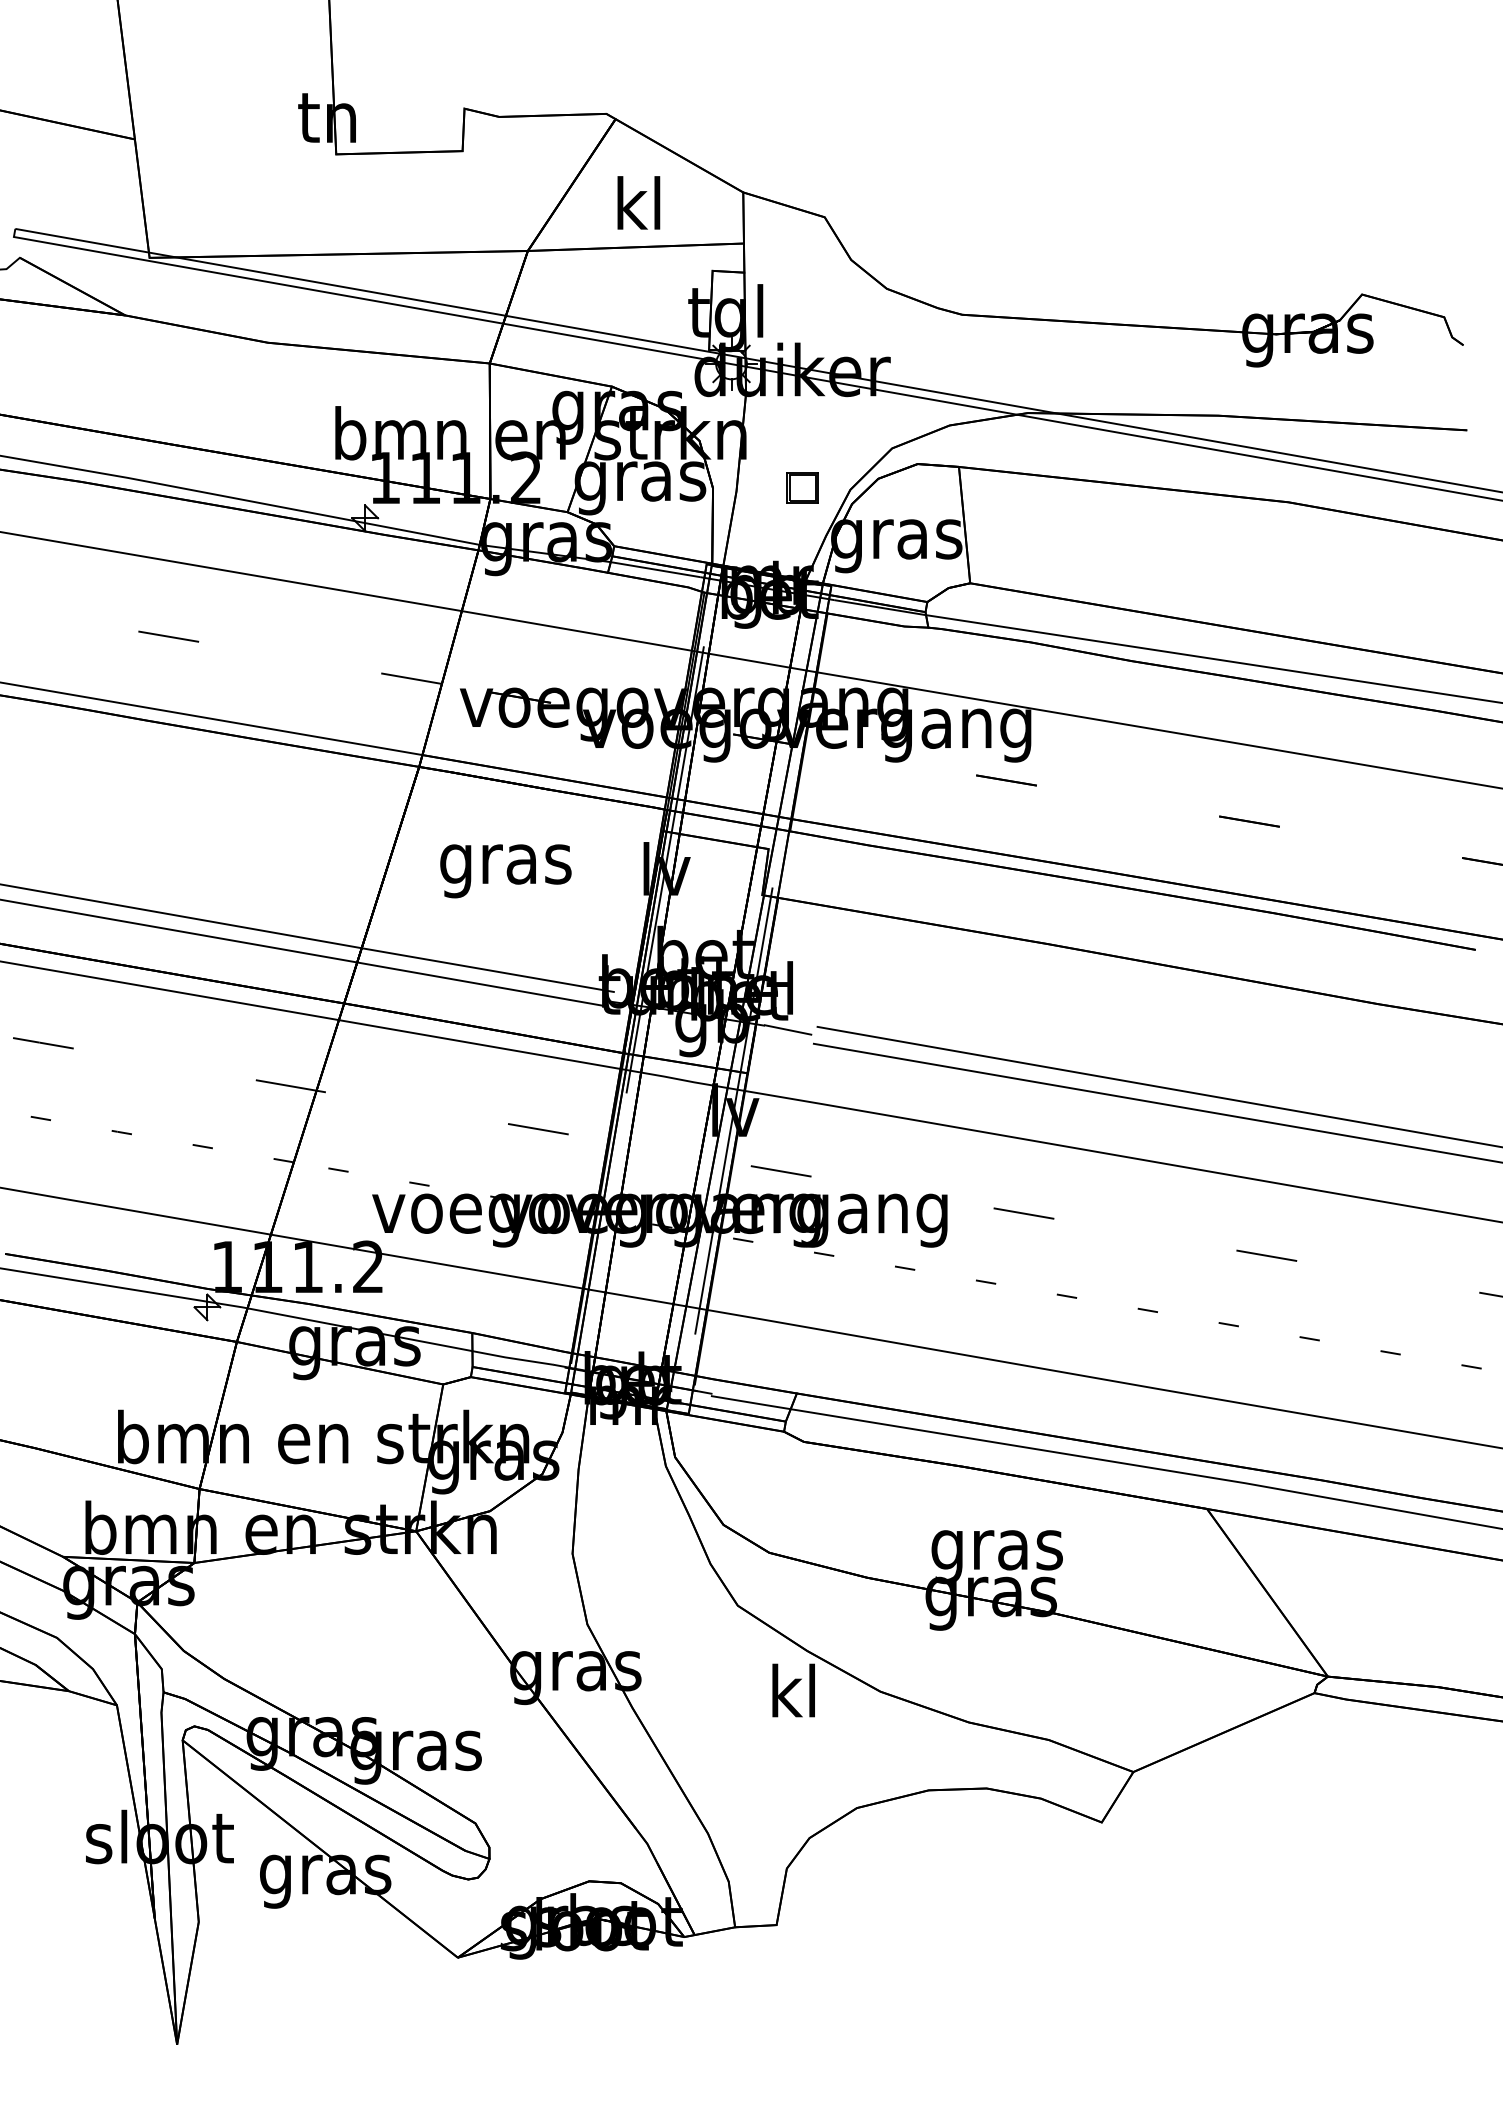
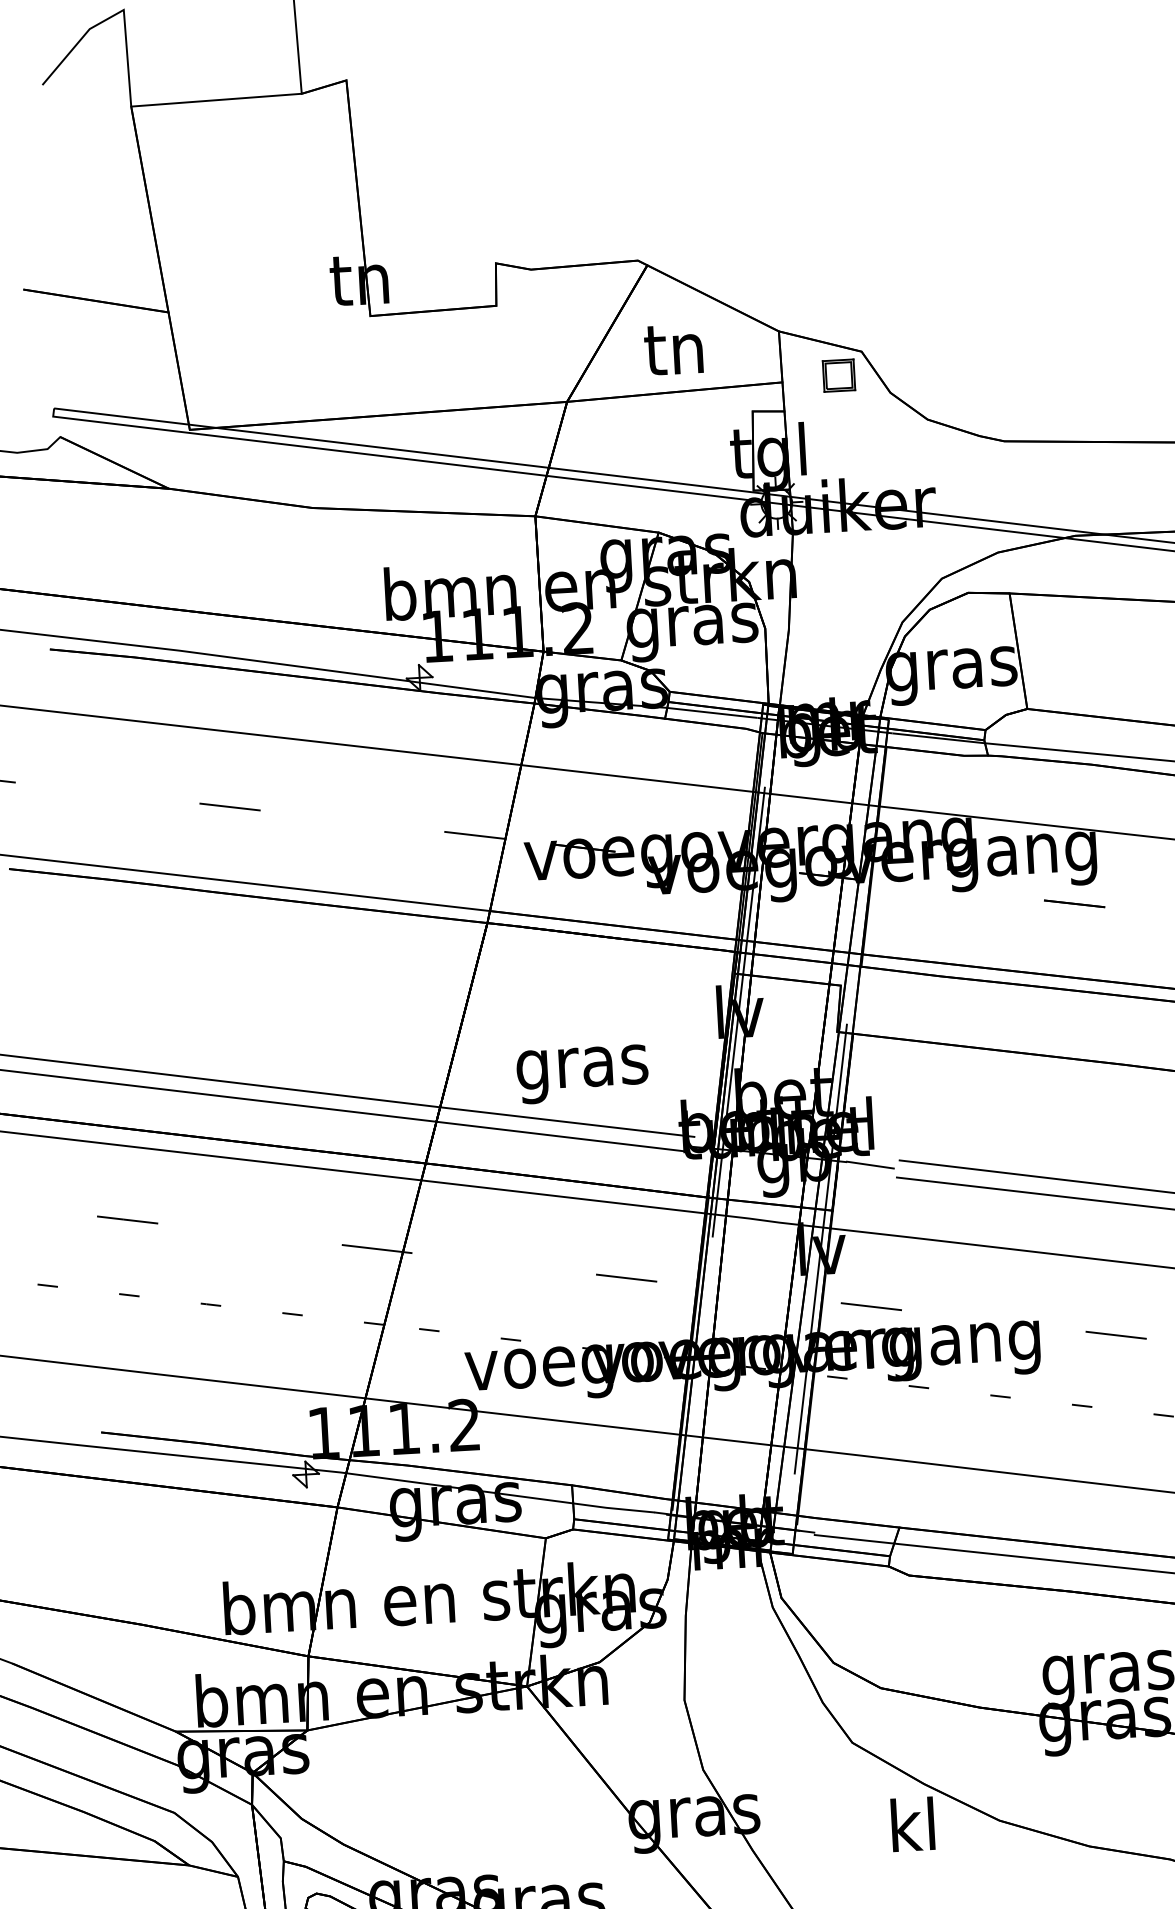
text: (637, 202) -> (673, 347), kl -> tn
part: (802, 487) -> (838, 375), moved
text: (505, 871) -> (582, 1074), moved

